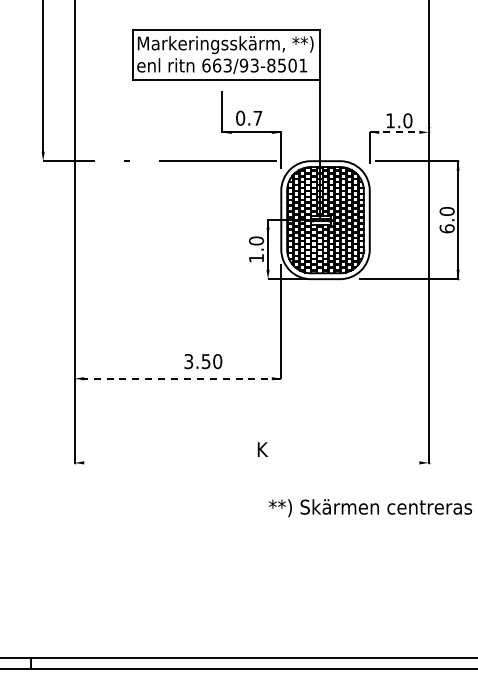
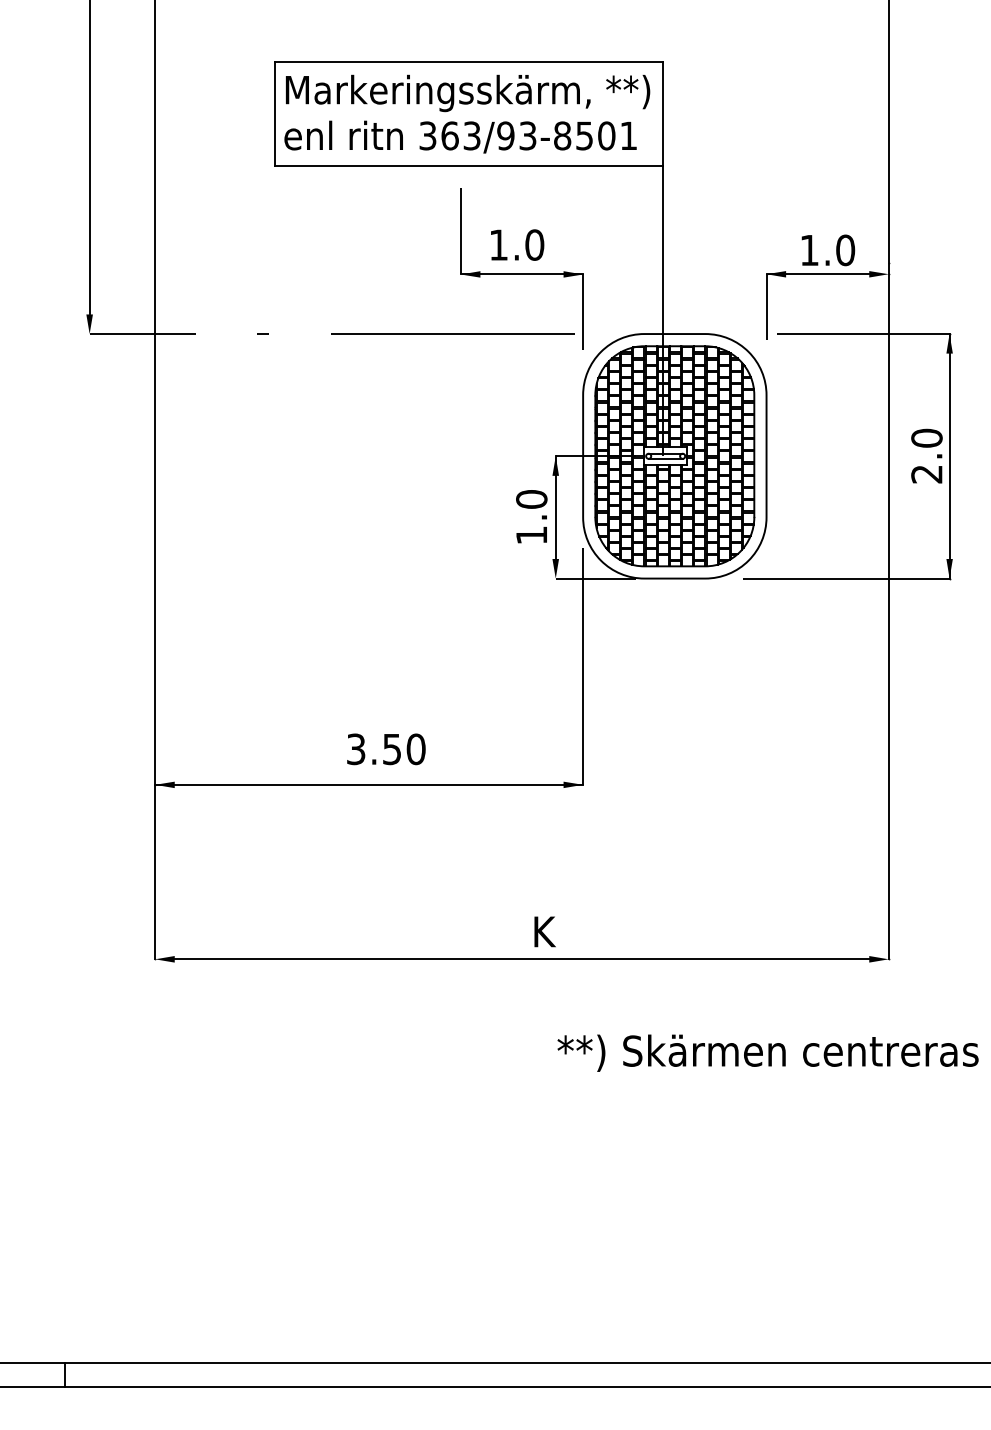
text: (206, 65) -> (428, 135), 663/93-8501 -> 363/93-8501
text: (249, 117) -> (517, 243), 0.7 -> 1.0
line: (394, 132) -> (817, 274), dashed -> solid
text: (446, 228) -> (925, 473), 6.0 -> 2.0
text: (203, 361) -> (386, 749), moved
line: (177, 378) -> (368, 784), dashed -> solid
line: (251, 462) -> (521, 958), added

